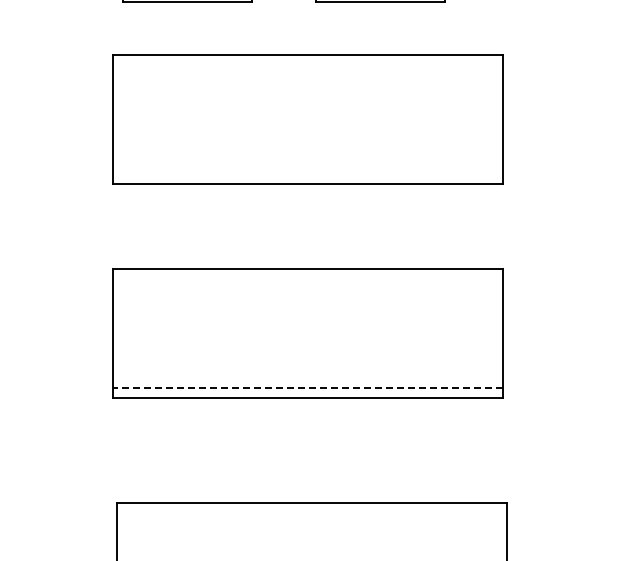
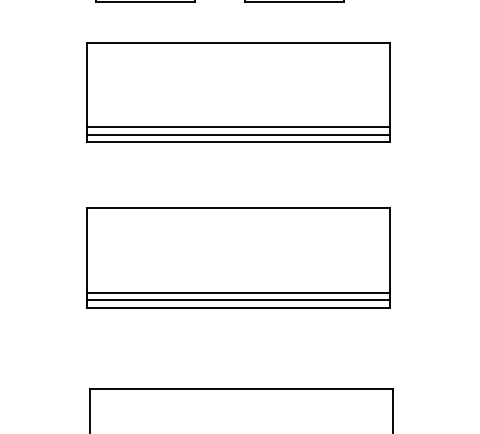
line: (307, 164) -> (238, 127), added
line: (307, 174) -> (238, 134), added
line: (307, 378) -> (238, 292), added
line: (307, 388) -> (238, 300), dashed -> solid

